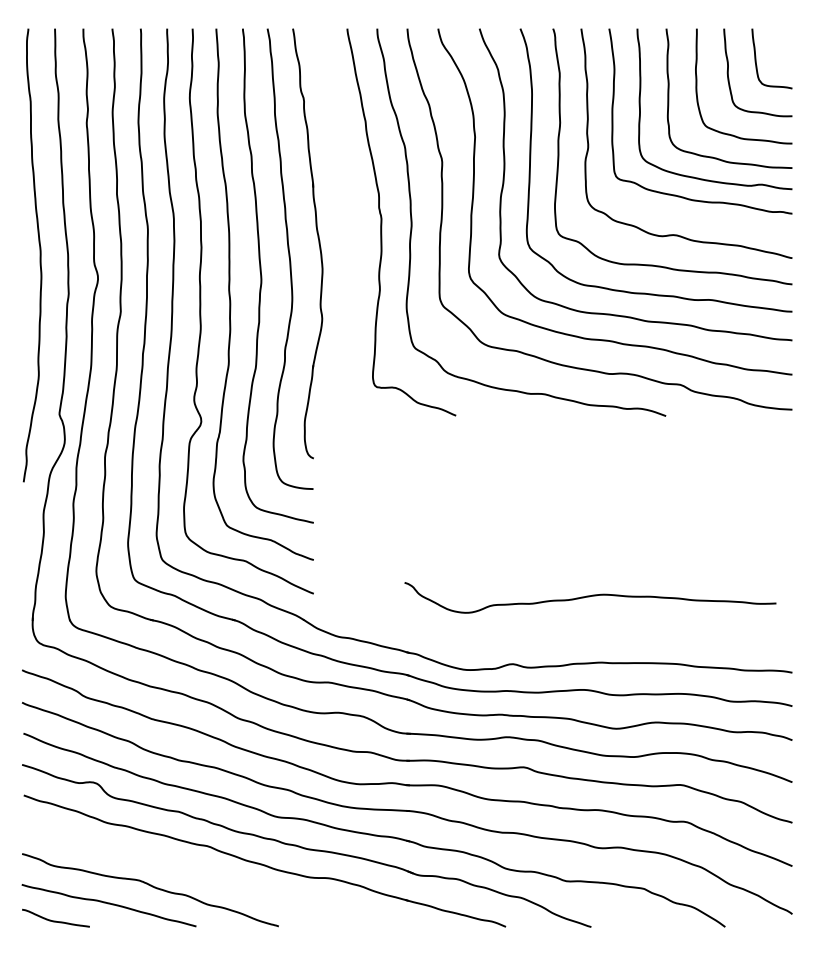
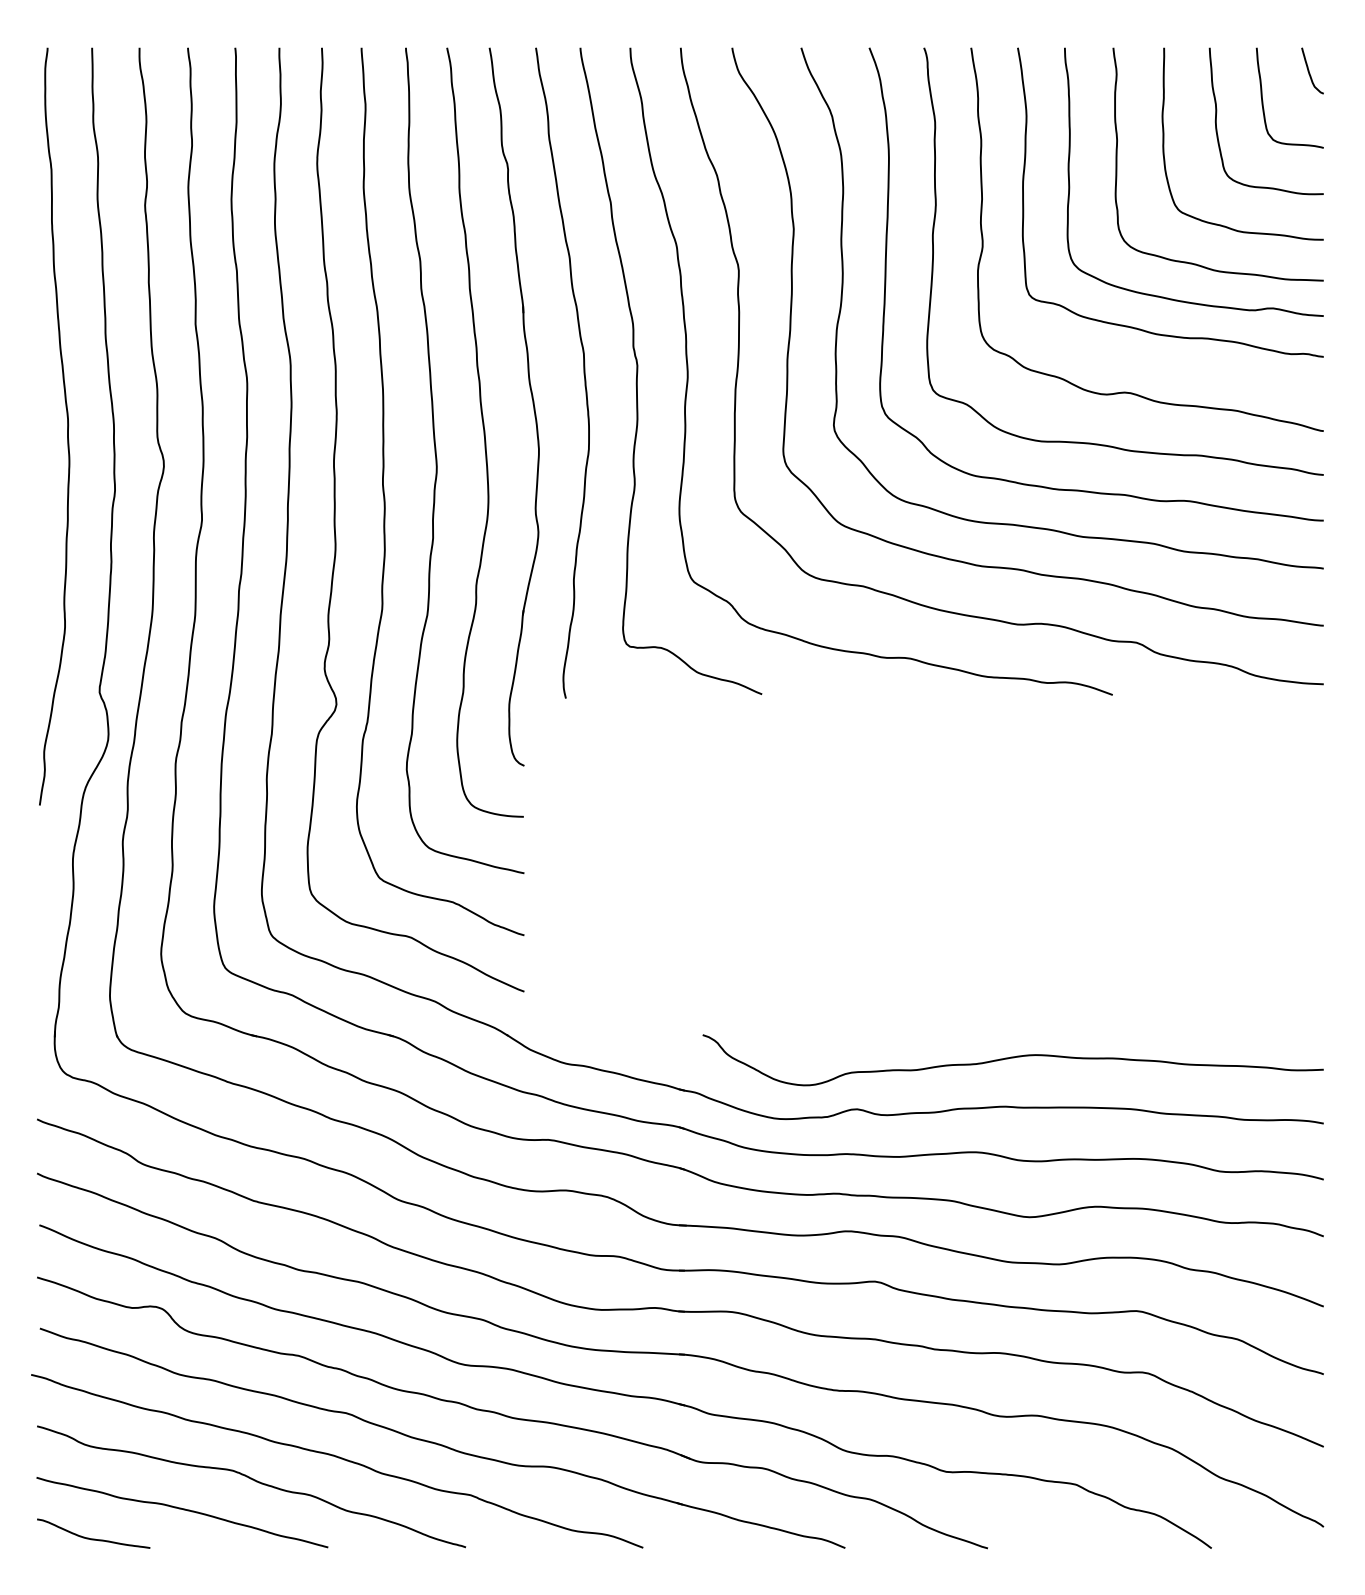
curve: (784, 42) -> (1310, 70), added
curve: (348, 222) -> (582, 371), added
curve: (590, 596) -> (1013, 1058), moved
curve: (201, 873) -> (336, 1458), added

